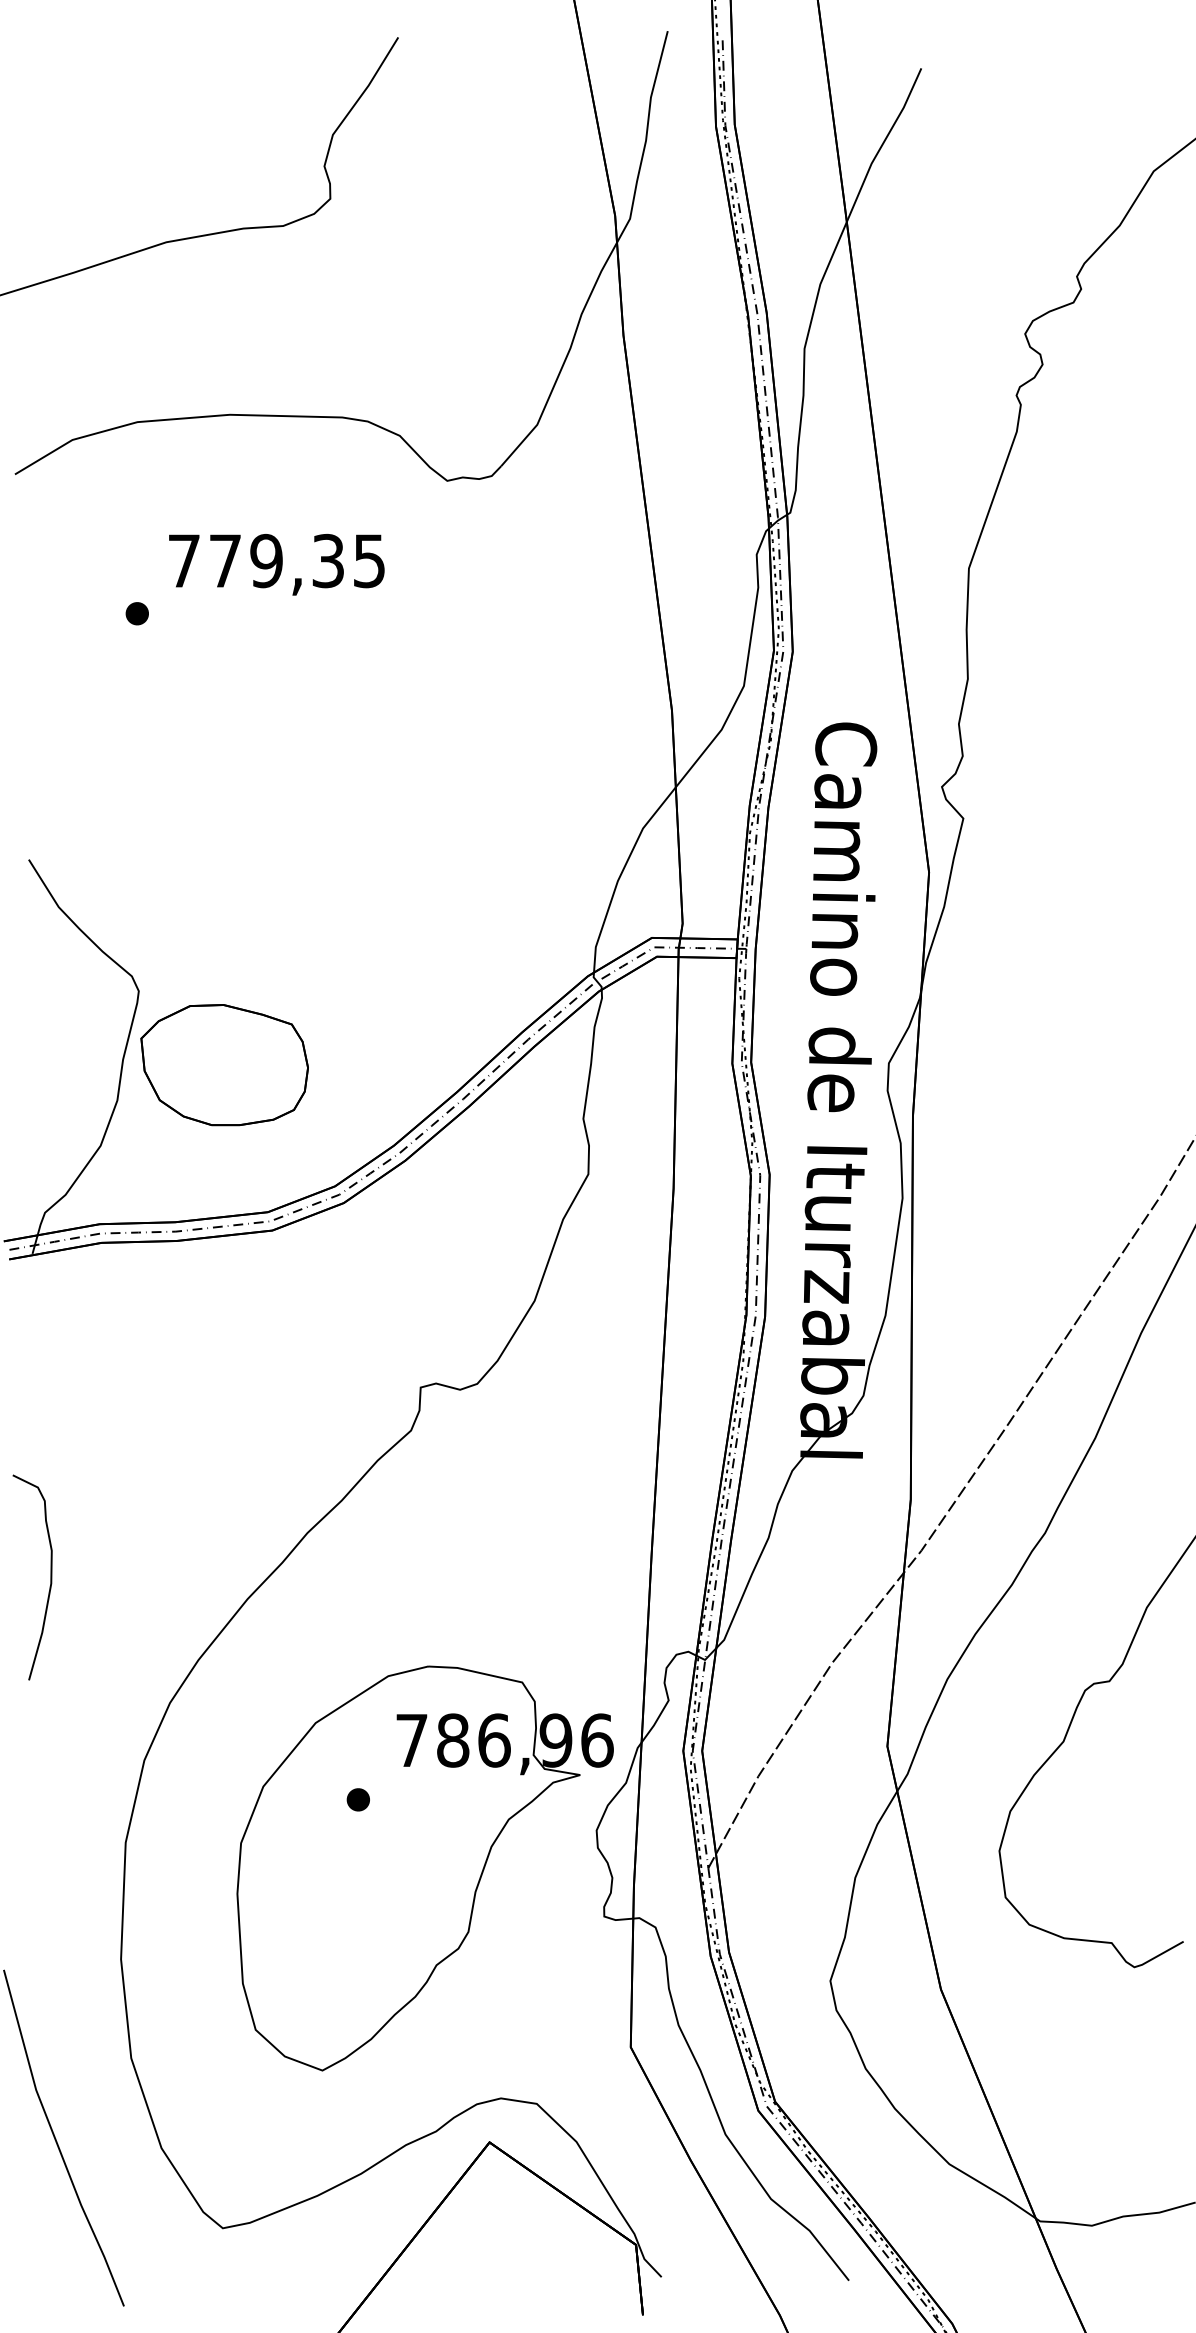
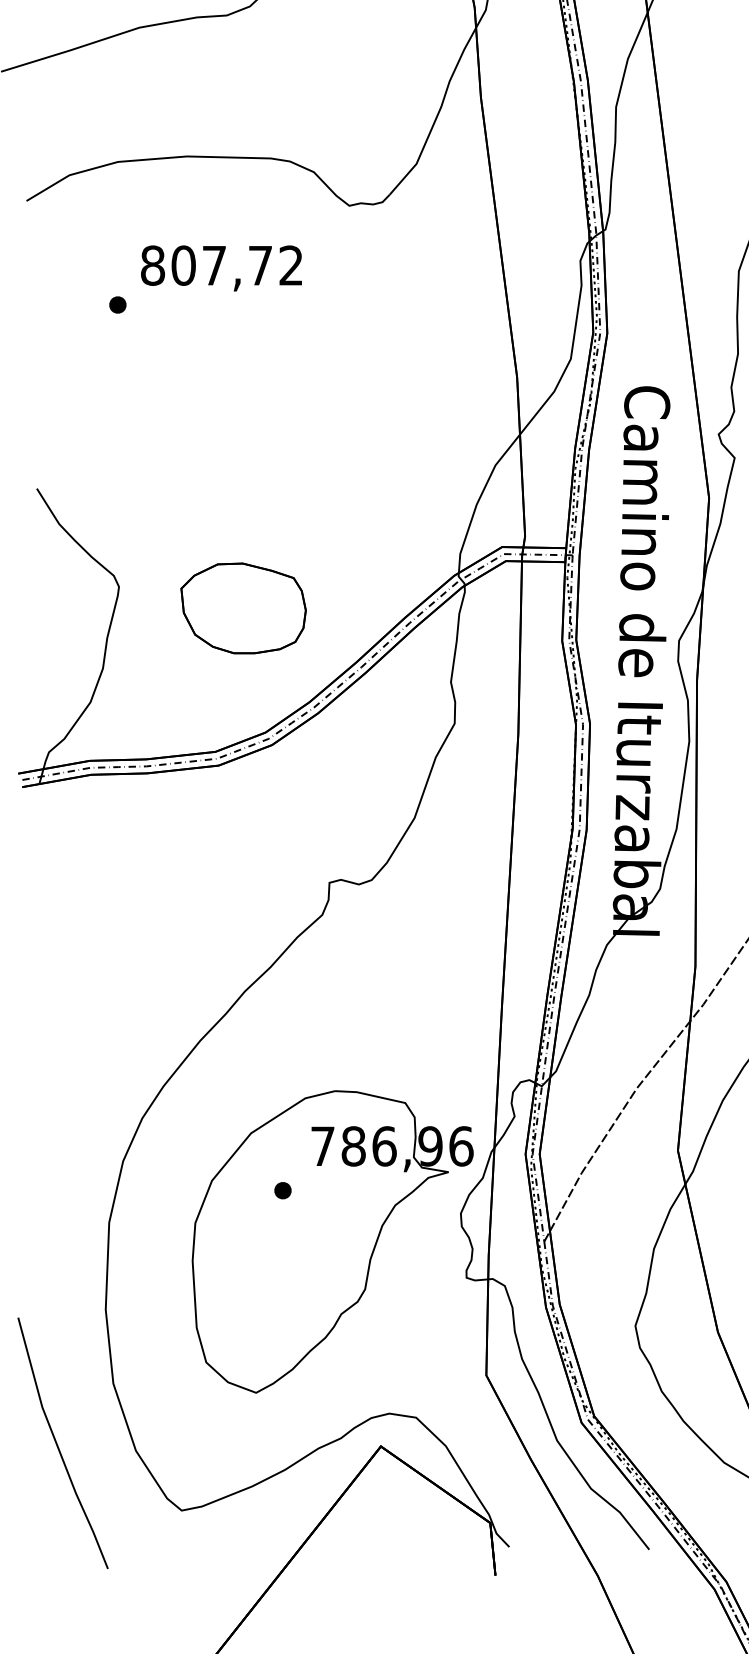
text: (276, 560) -> (221, 265), 779,35 -> 807,72
part: (224, 1065) -> (243, 608), moved
curve: (50, 1577) -> (53, 1024), removed

